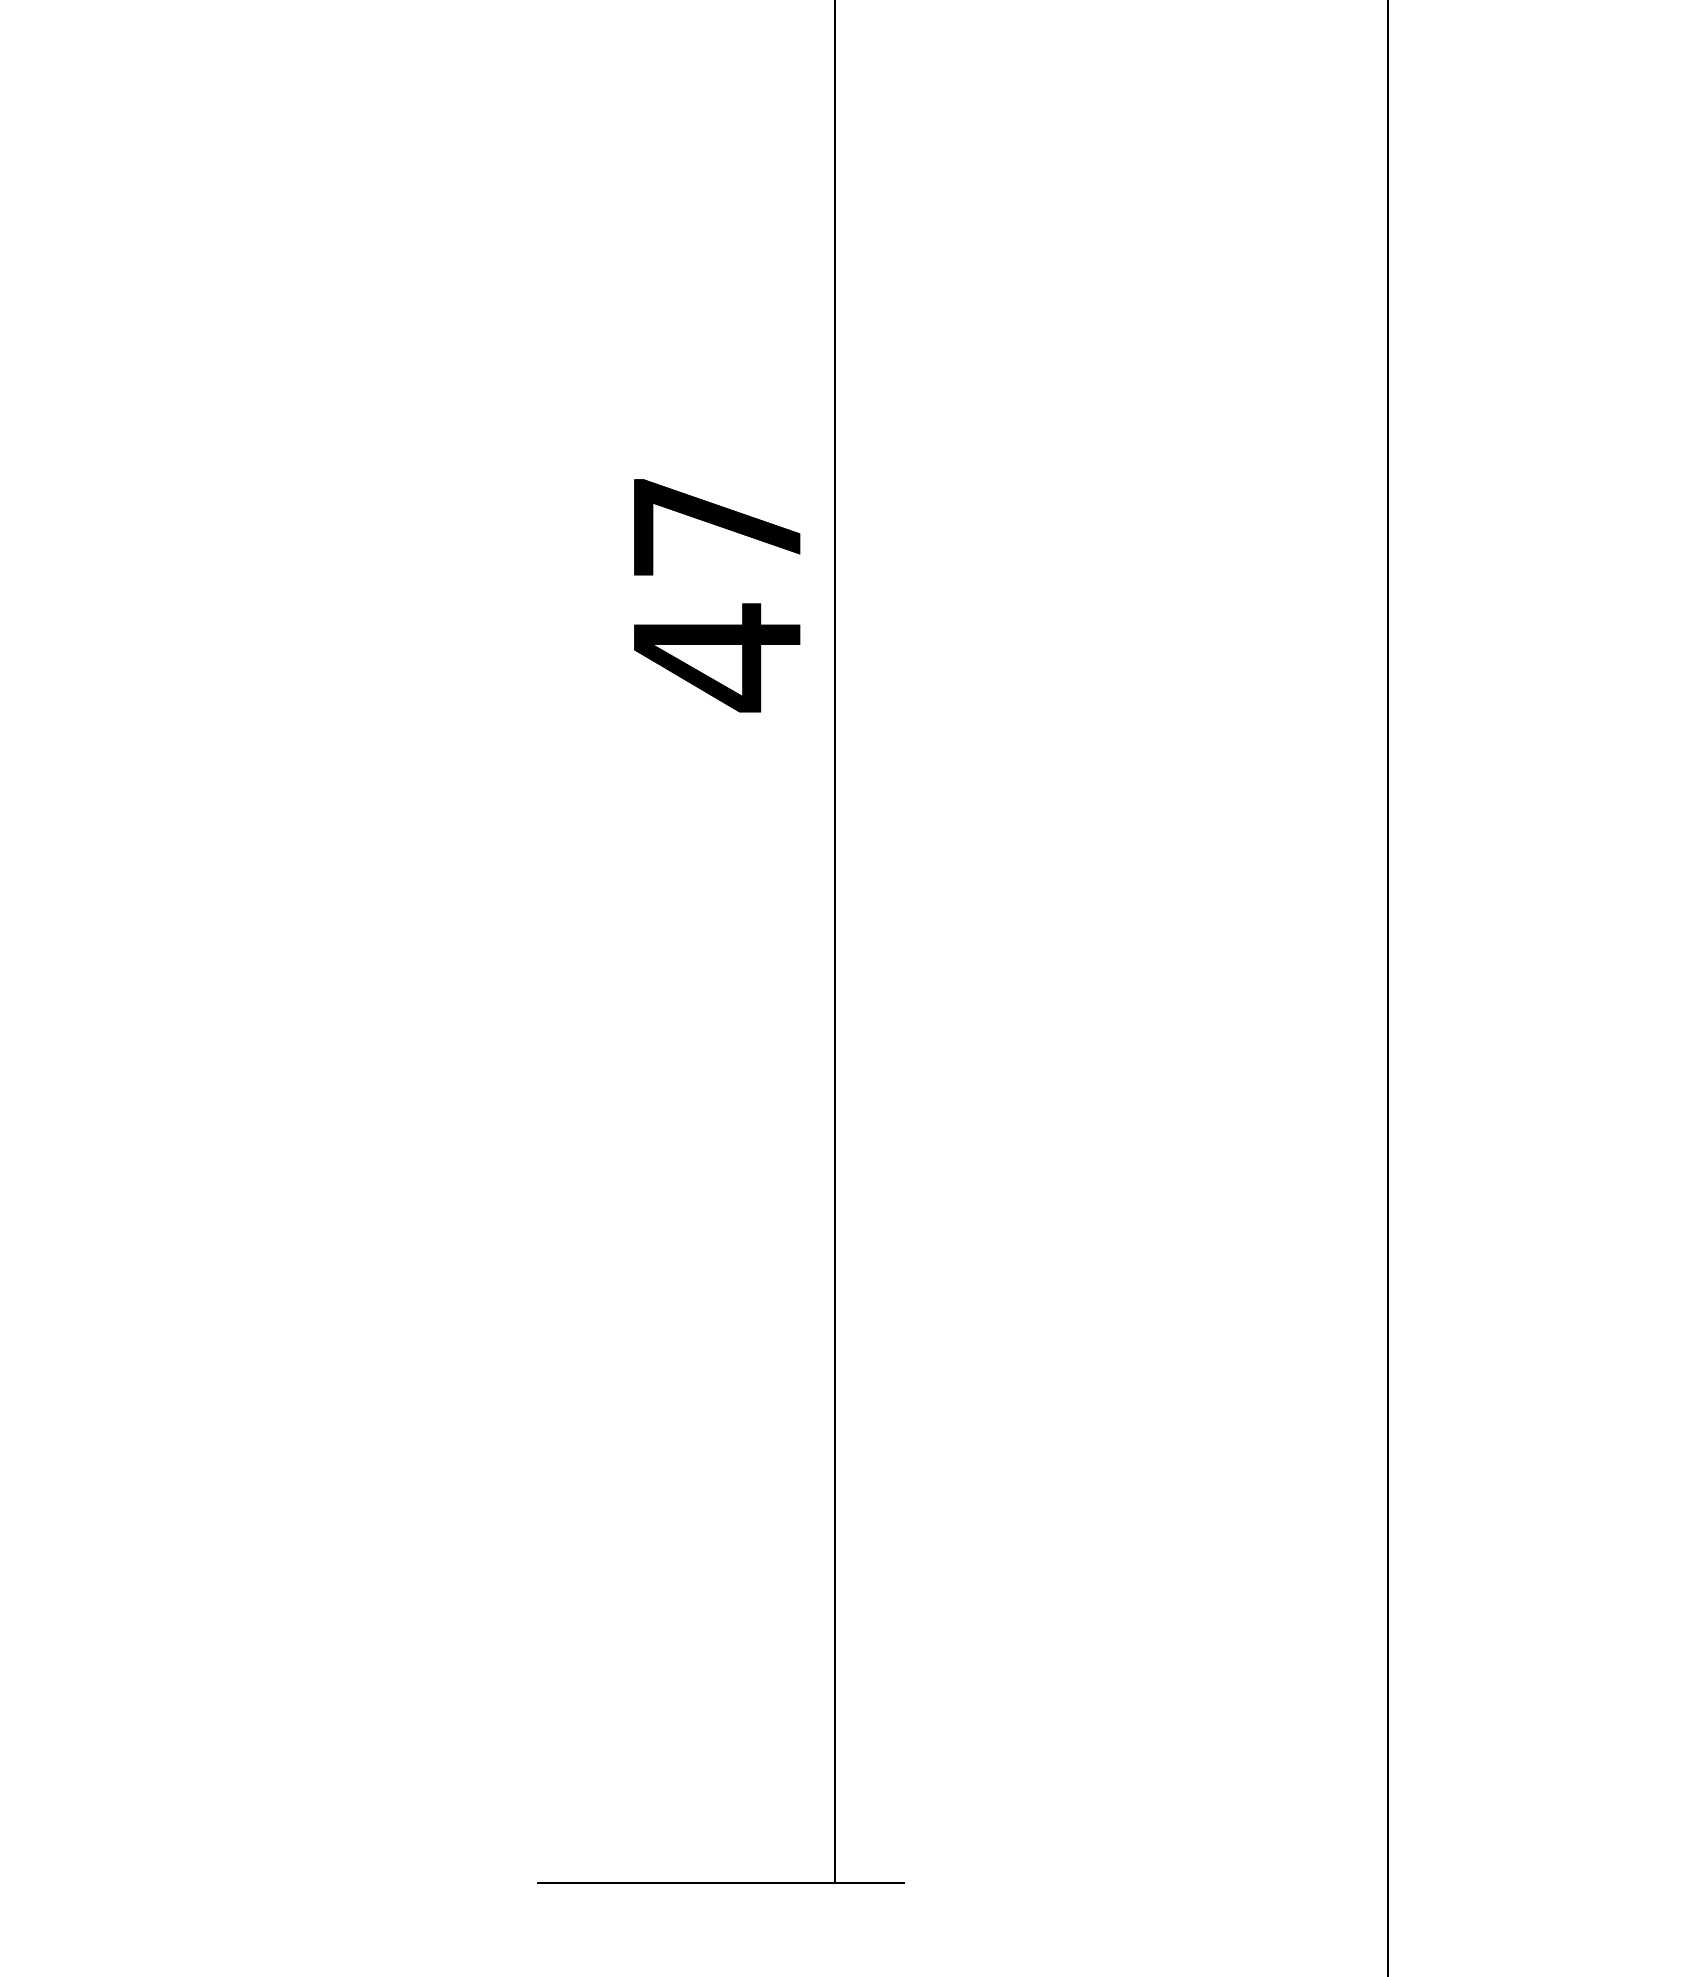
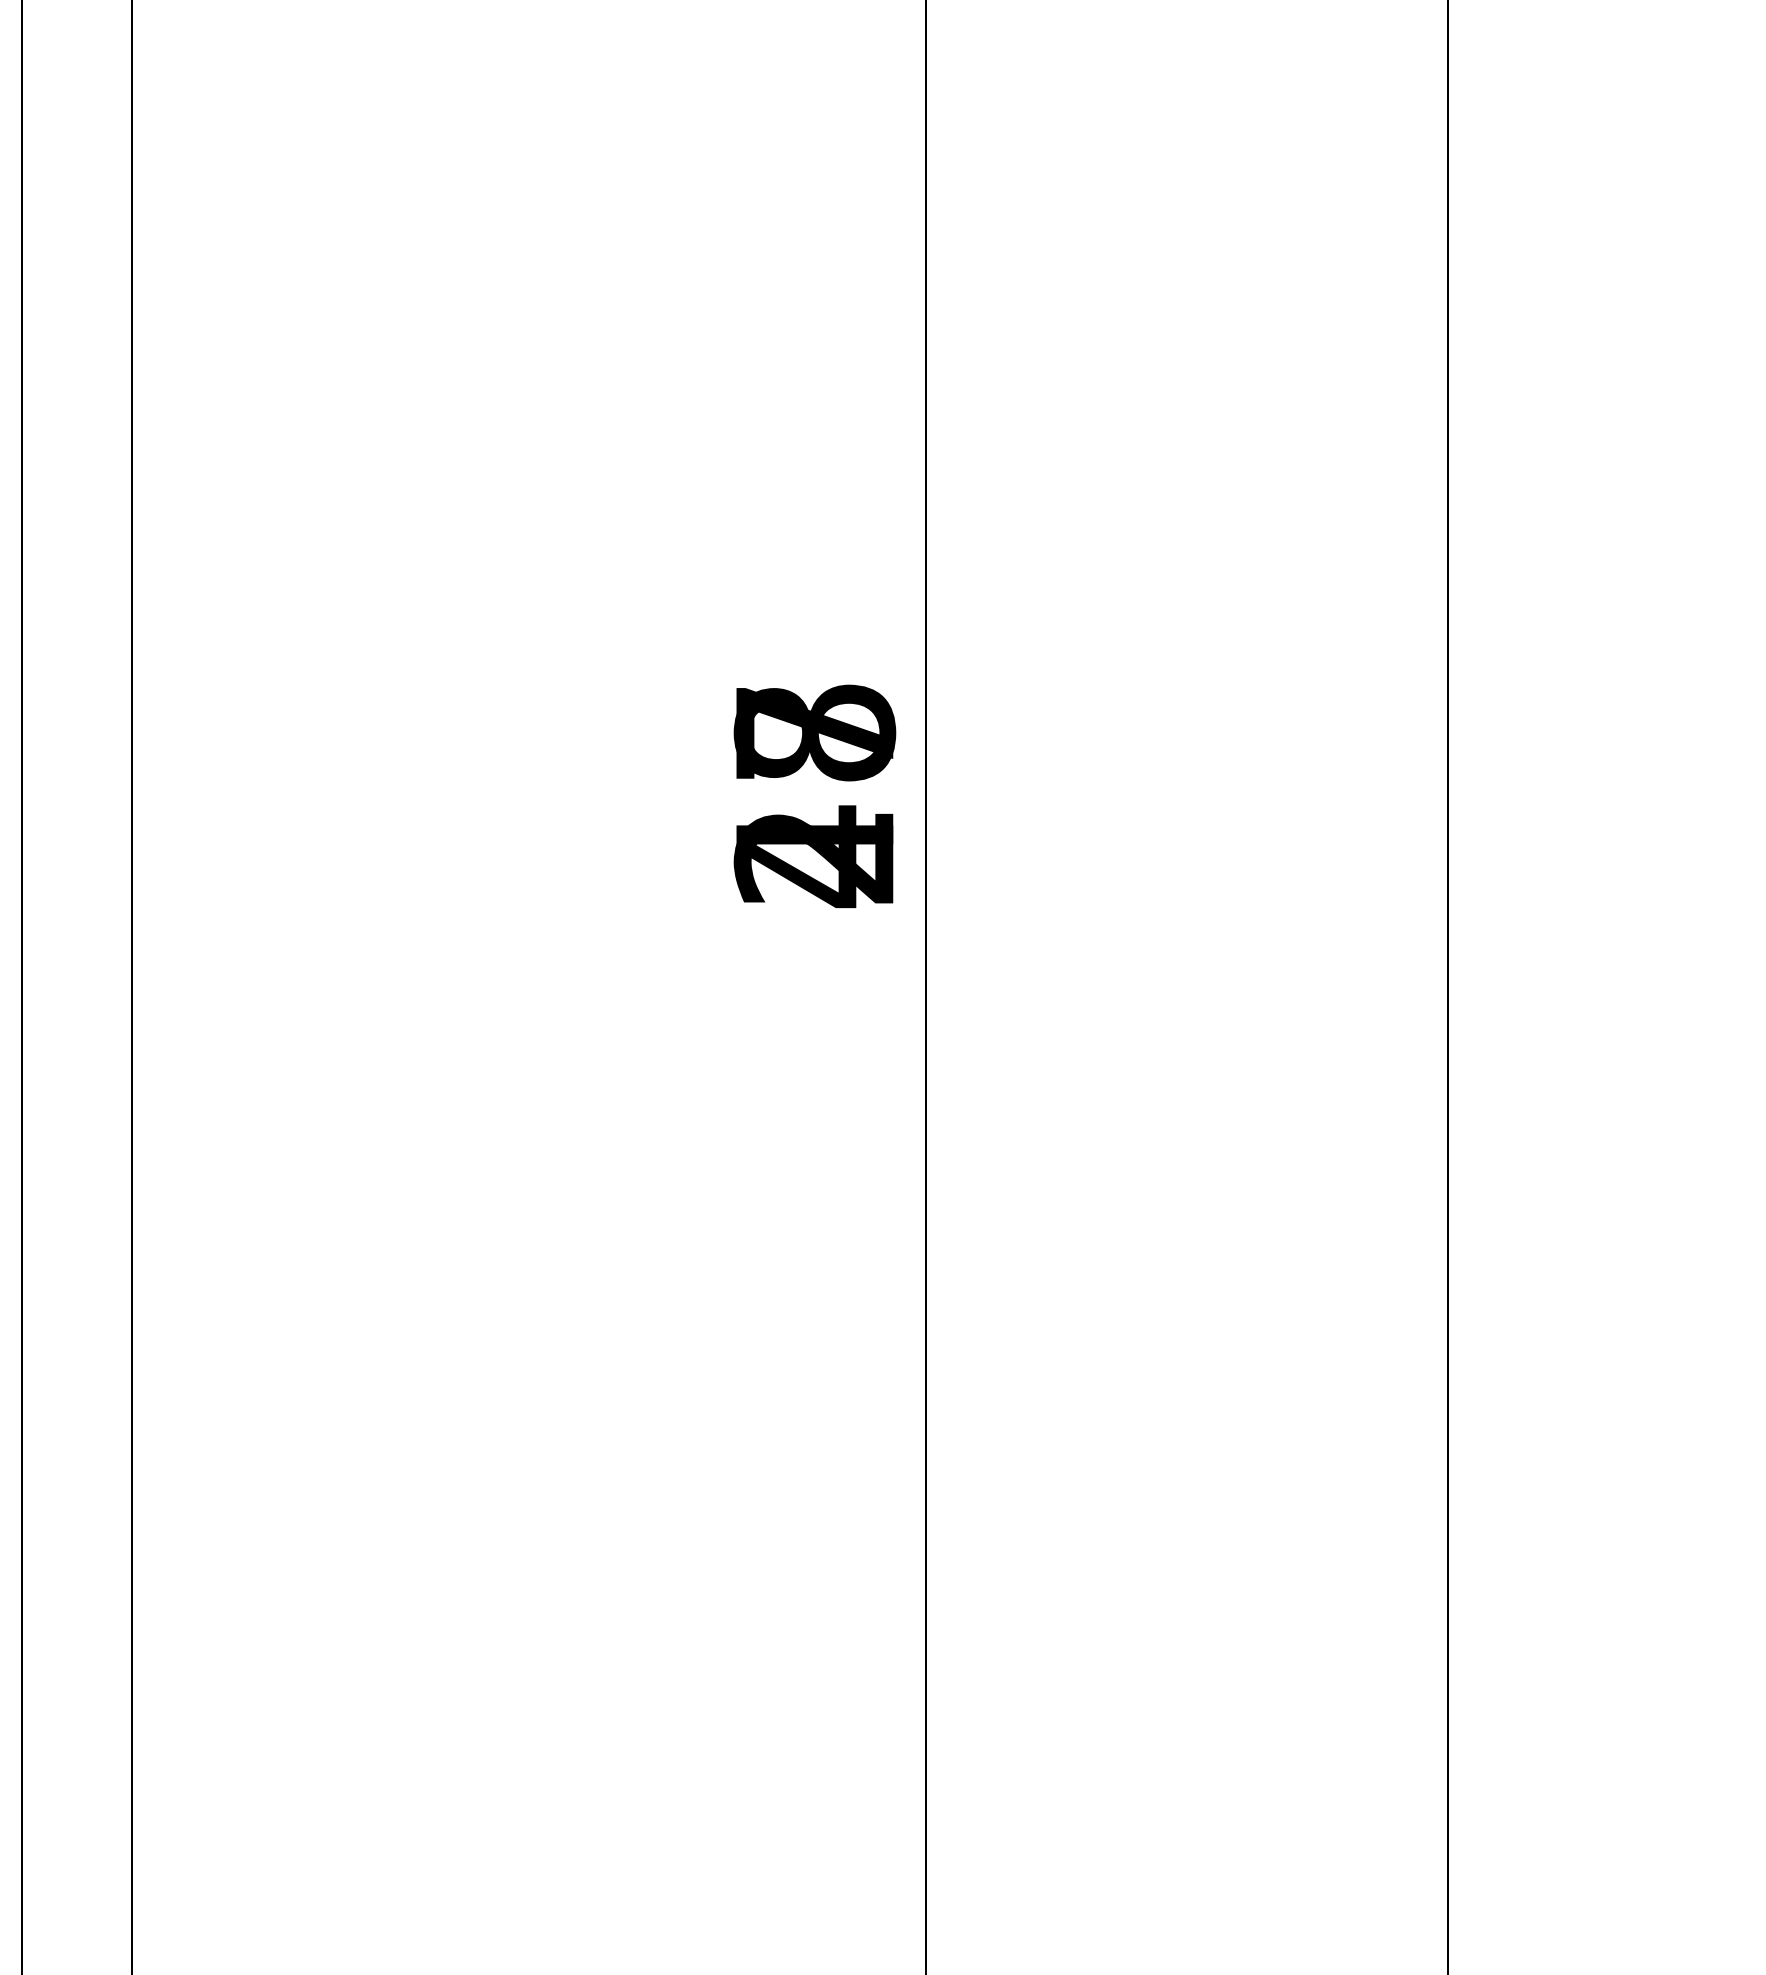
text: (716, 594) -> (814, 796), 47 -> 28

